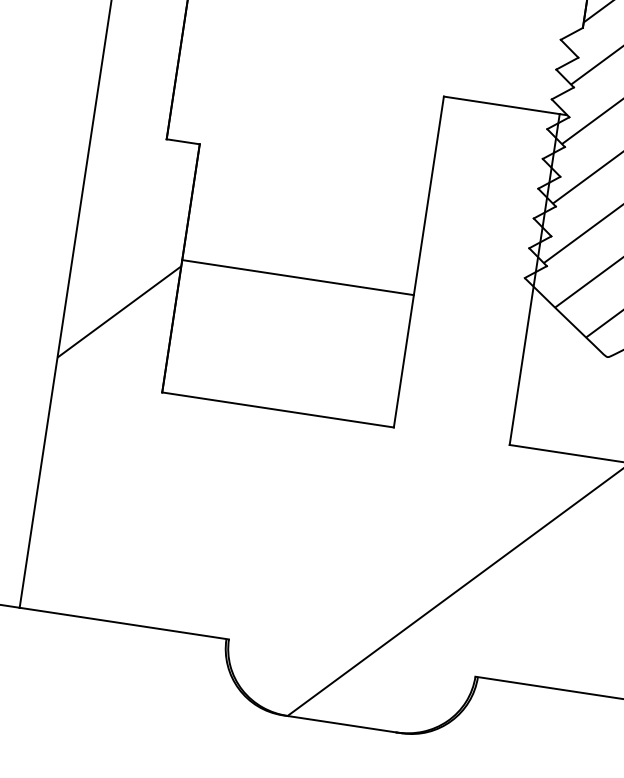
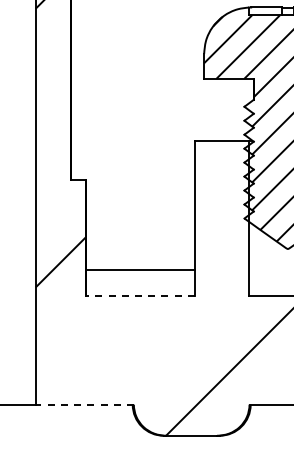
line: (297, 278) -> (140, 270), moved
line: (277, 410) -> (140, 296), solid -> dashed
line: (123, 623) -> (84, 404), solid -> dashed

